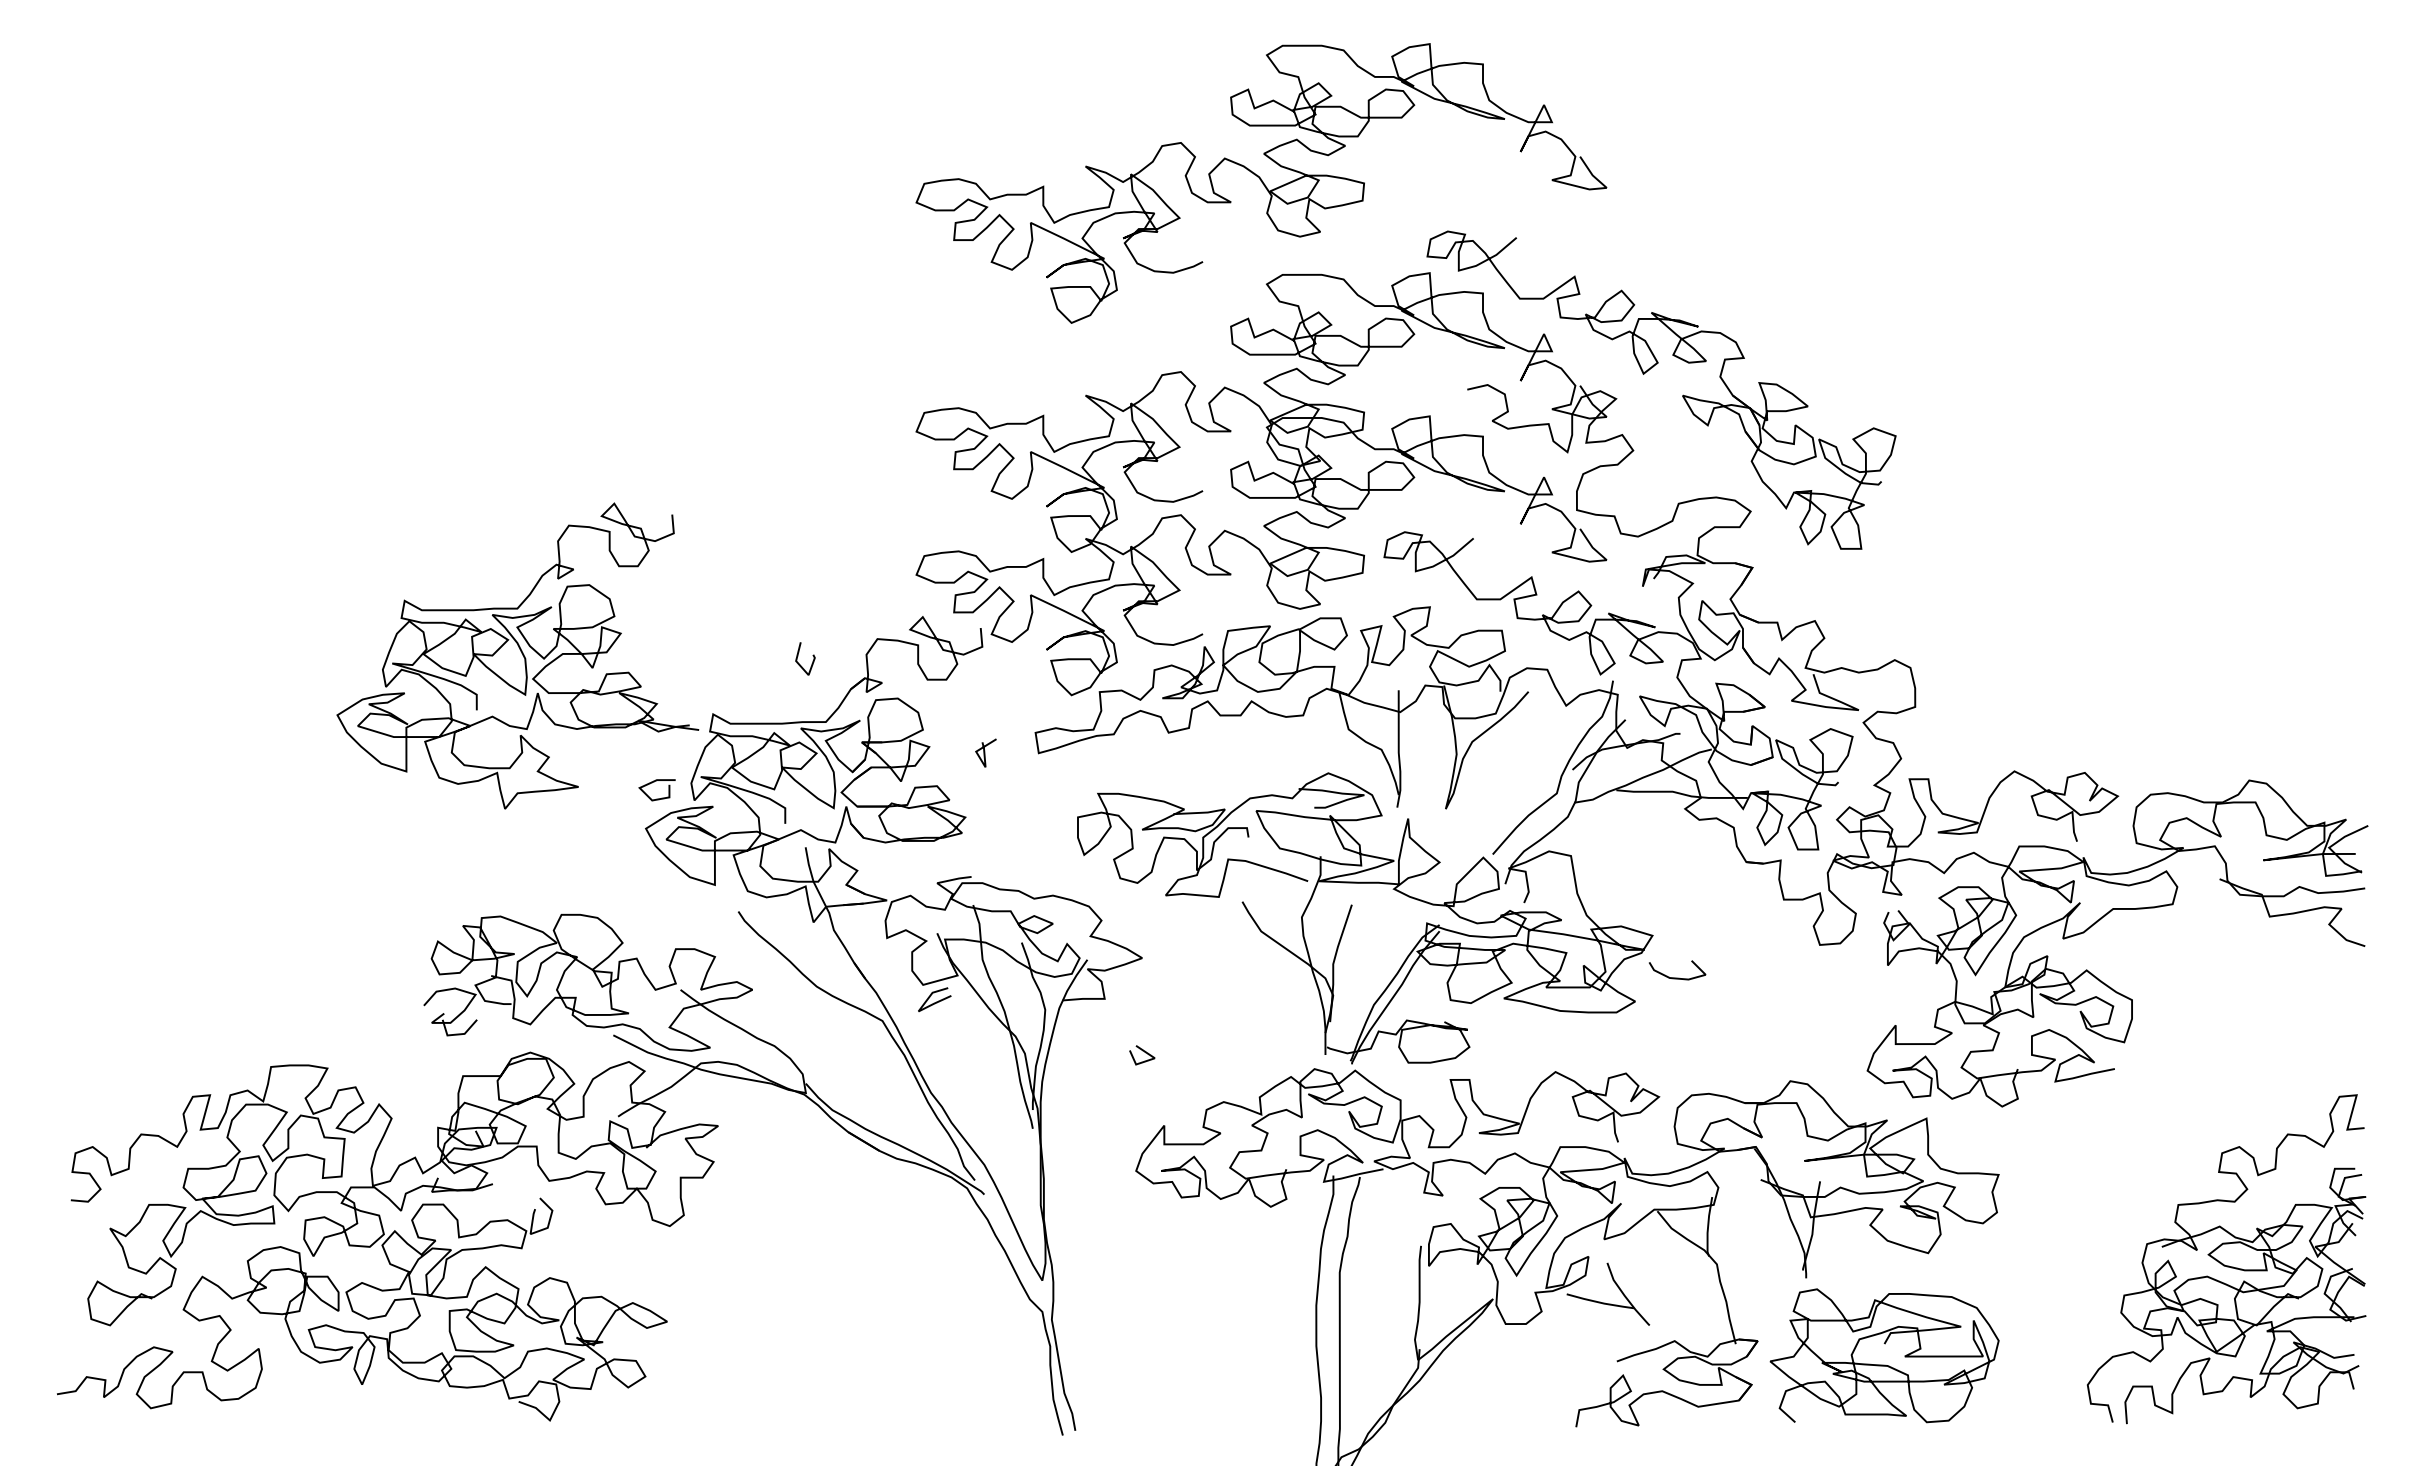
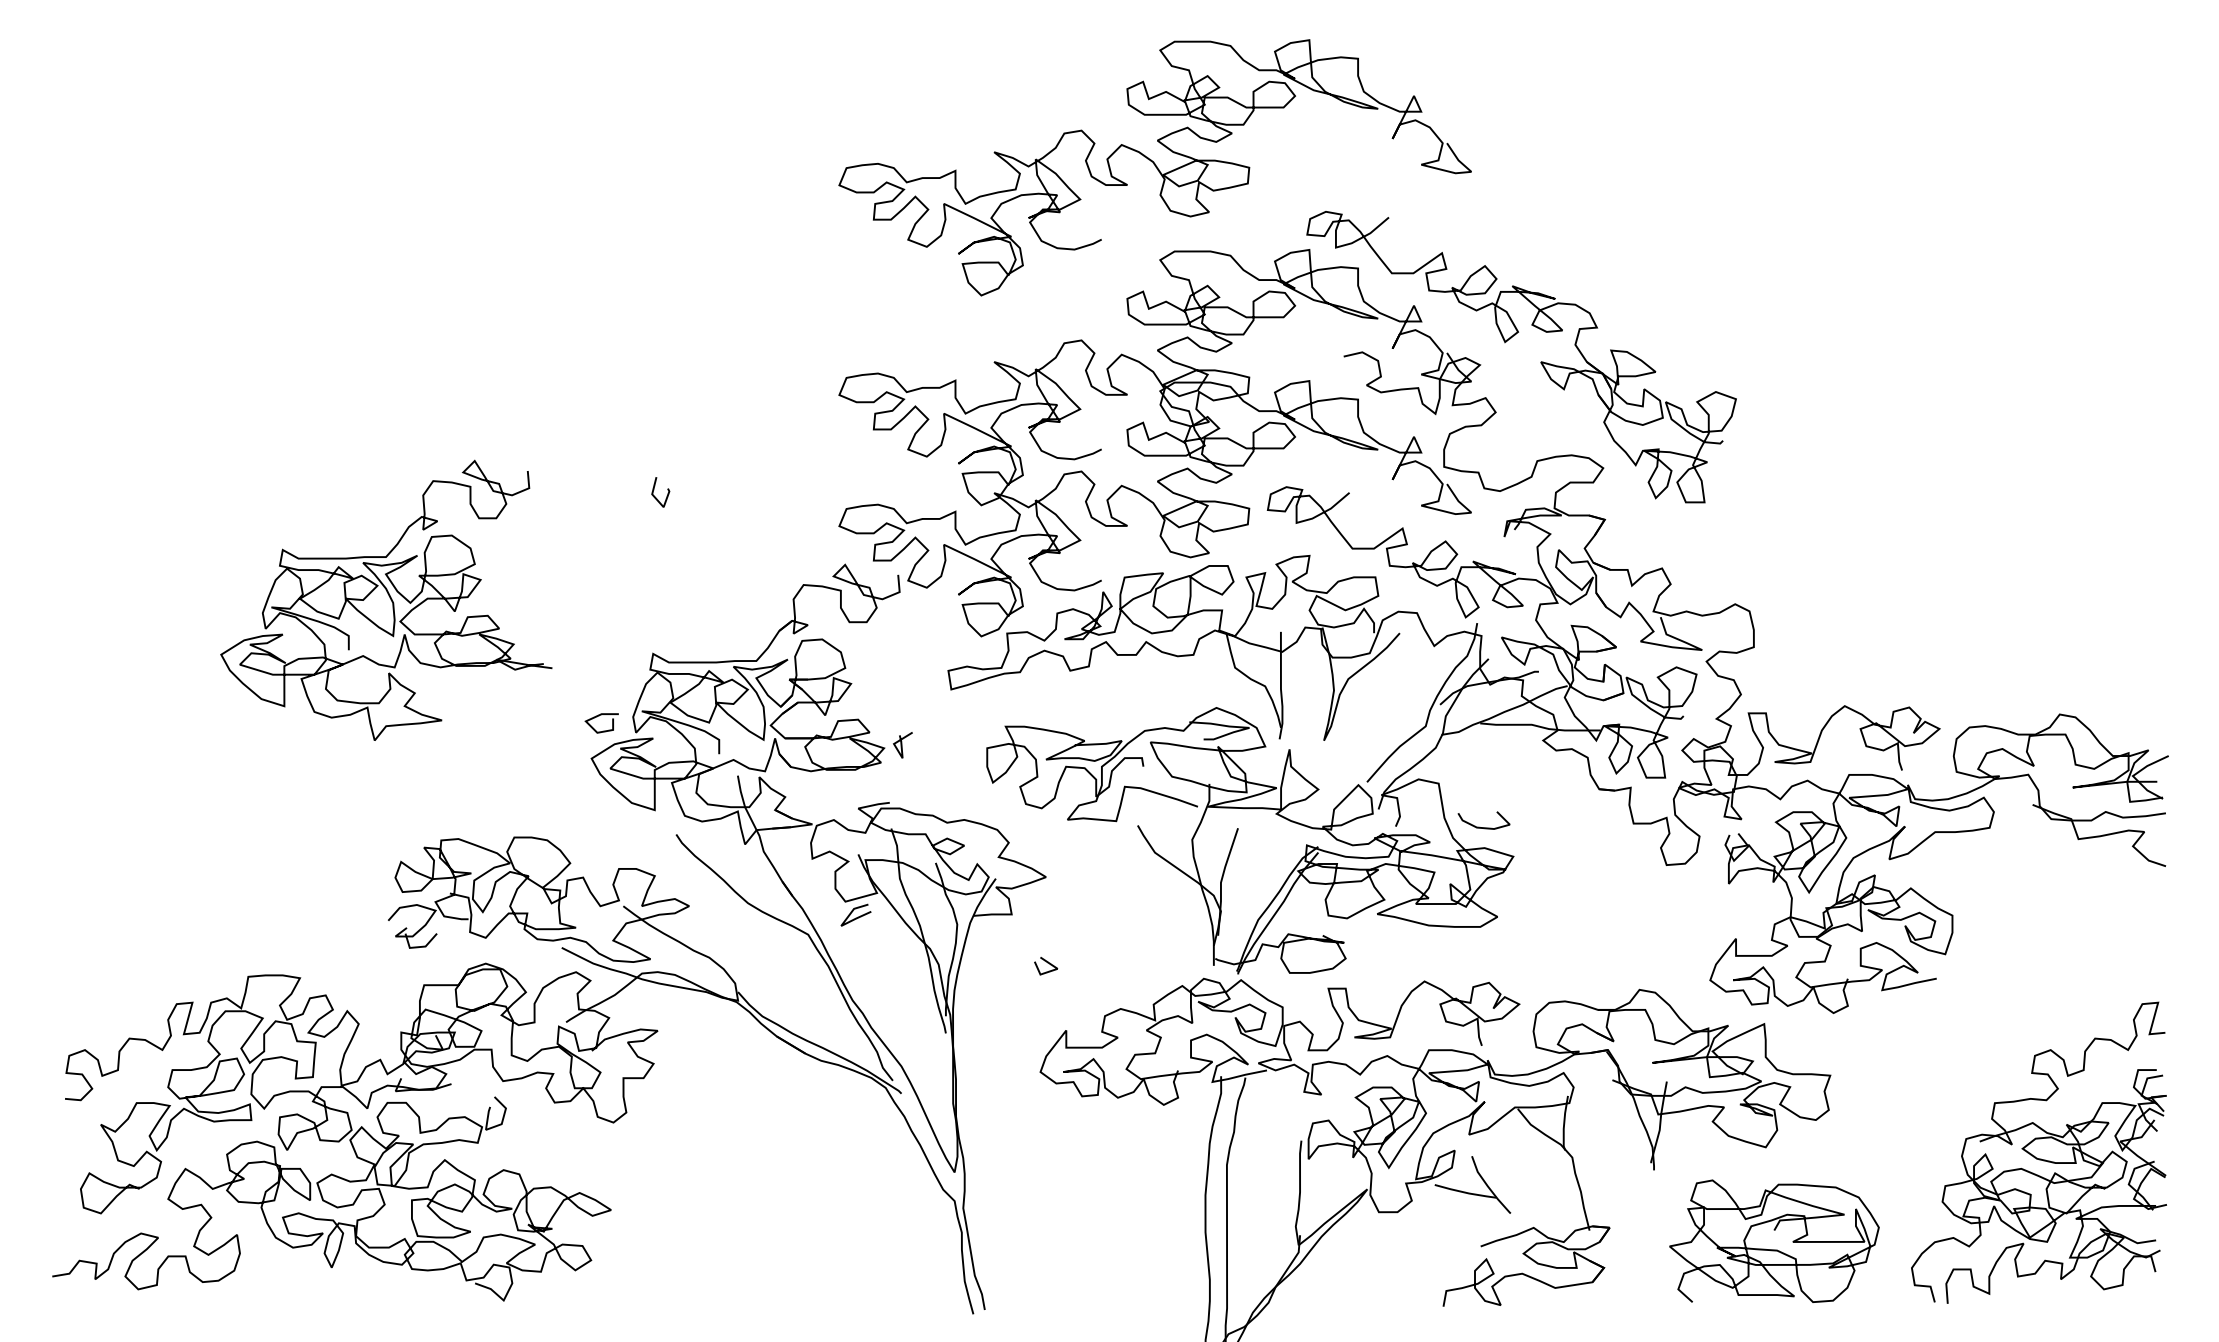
part: (517, 655) -> (386, 600), moved
line: (798, 656) -> (654, 490), moved
line: (985, 752) -> (902, 744), moved
curve: (1677, 977) -> (1484, 827), moved
curve: (1884, 1364) -> (1774, 1249), moved

